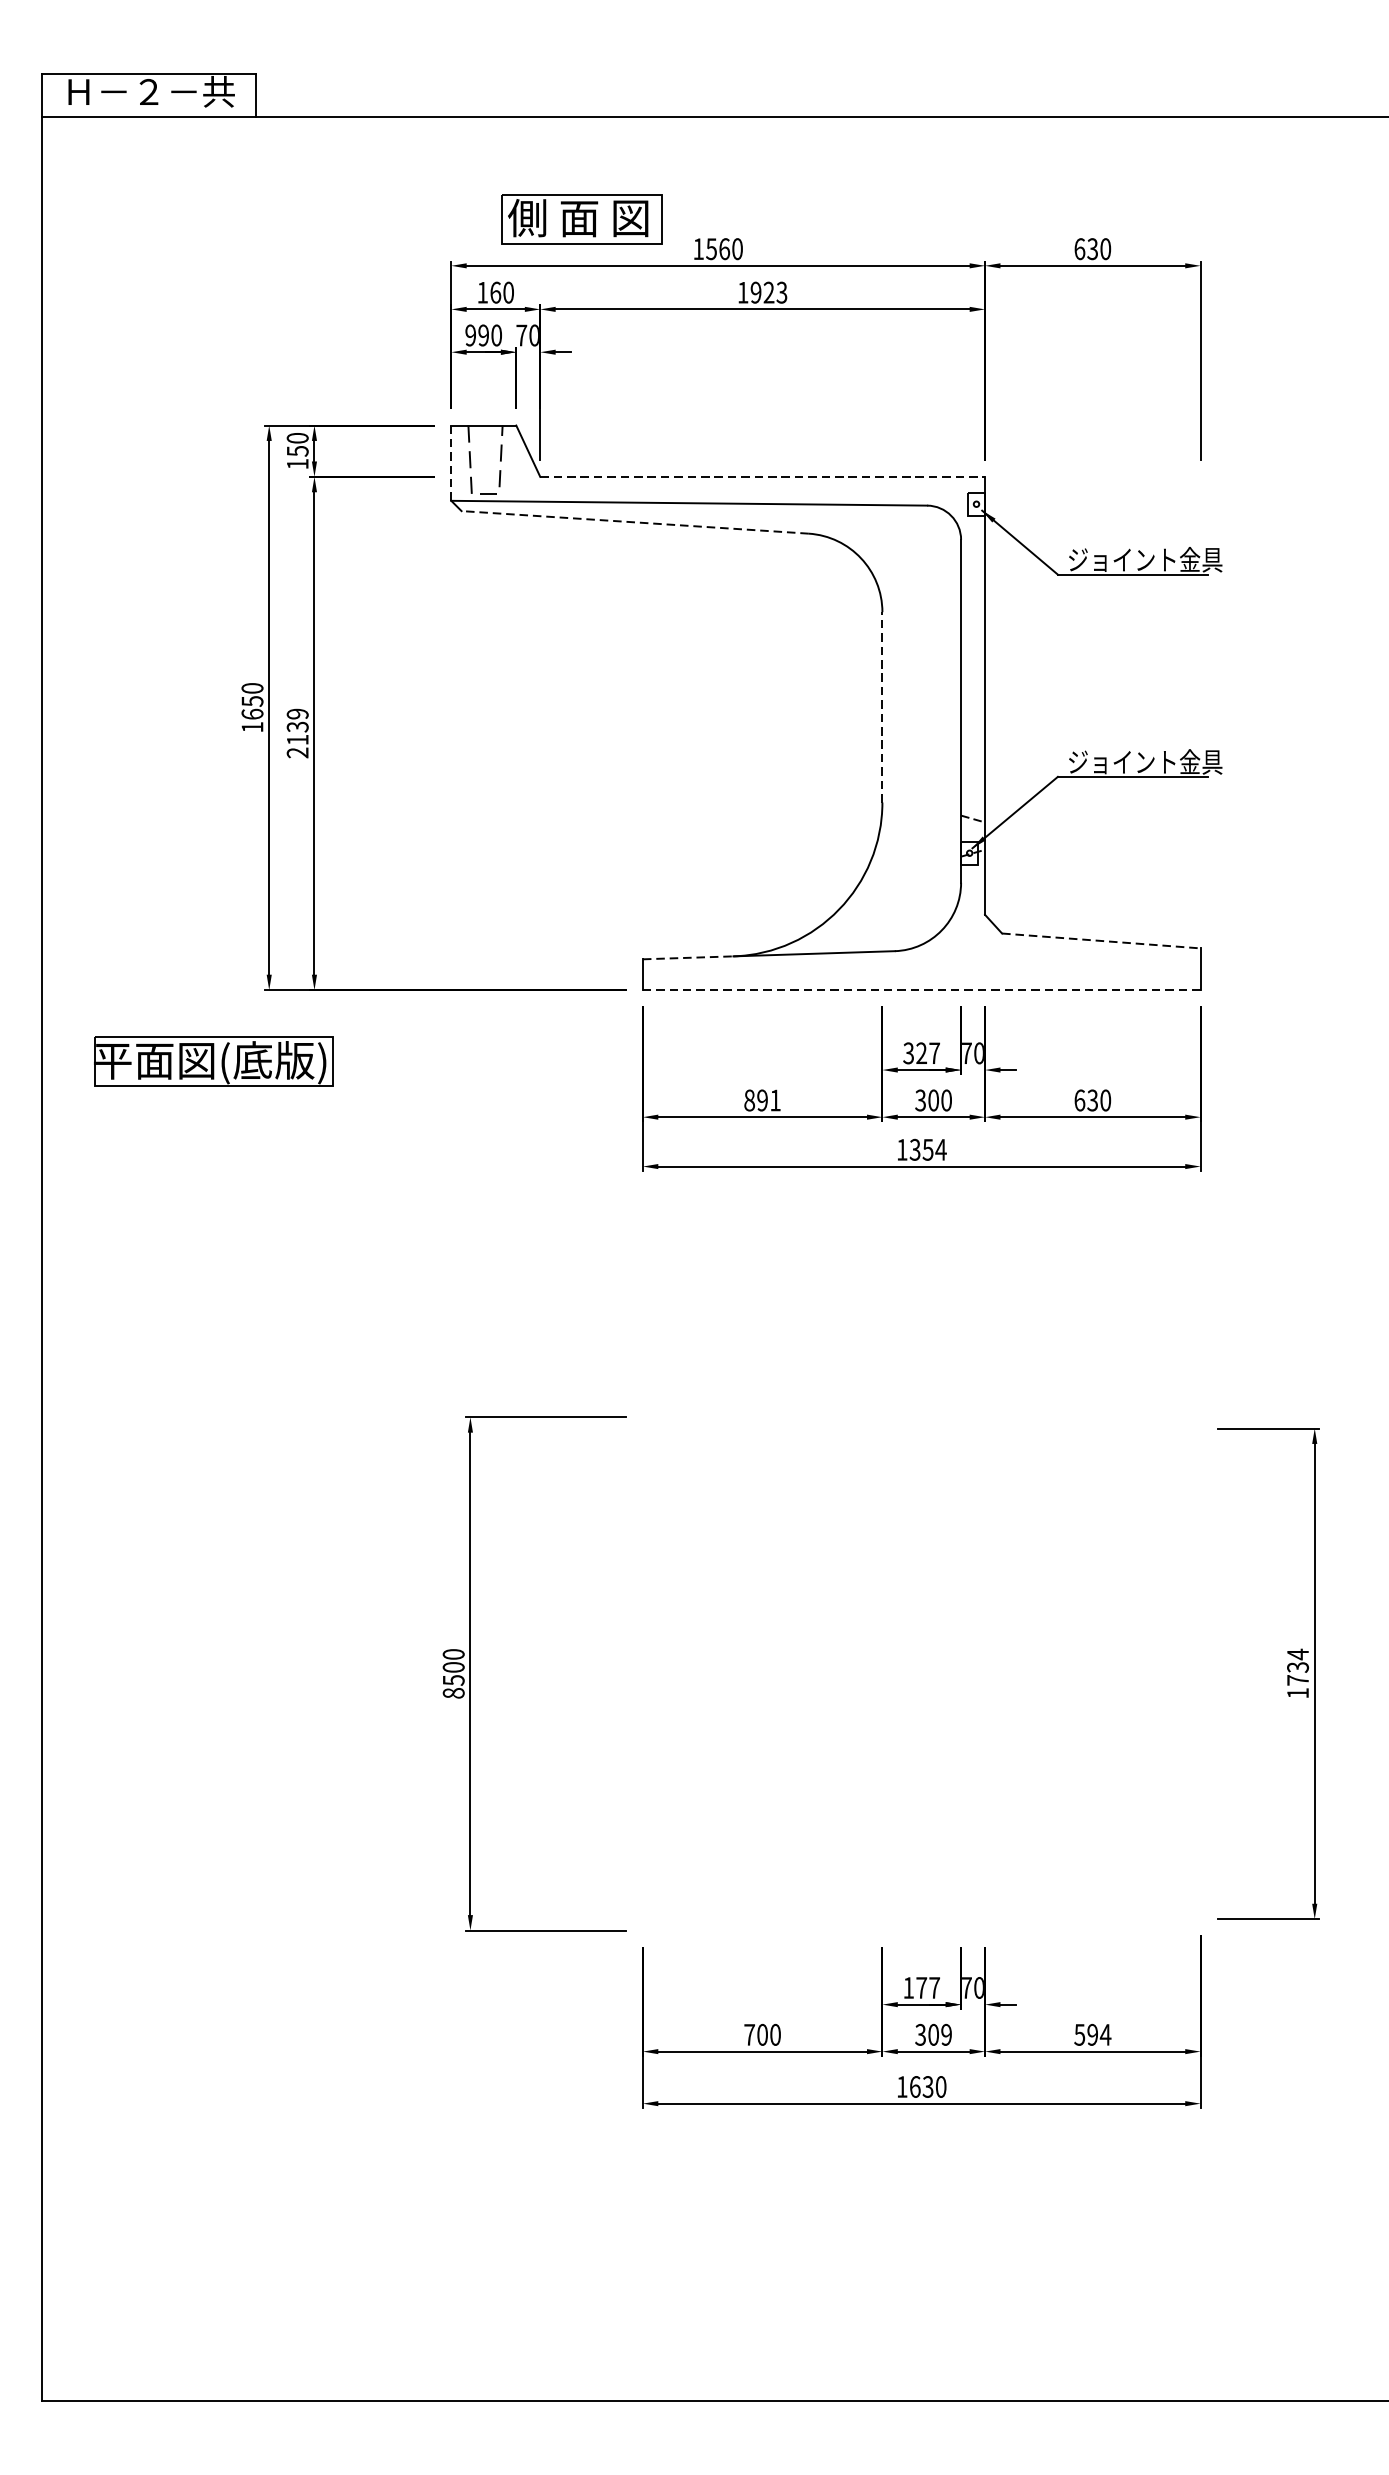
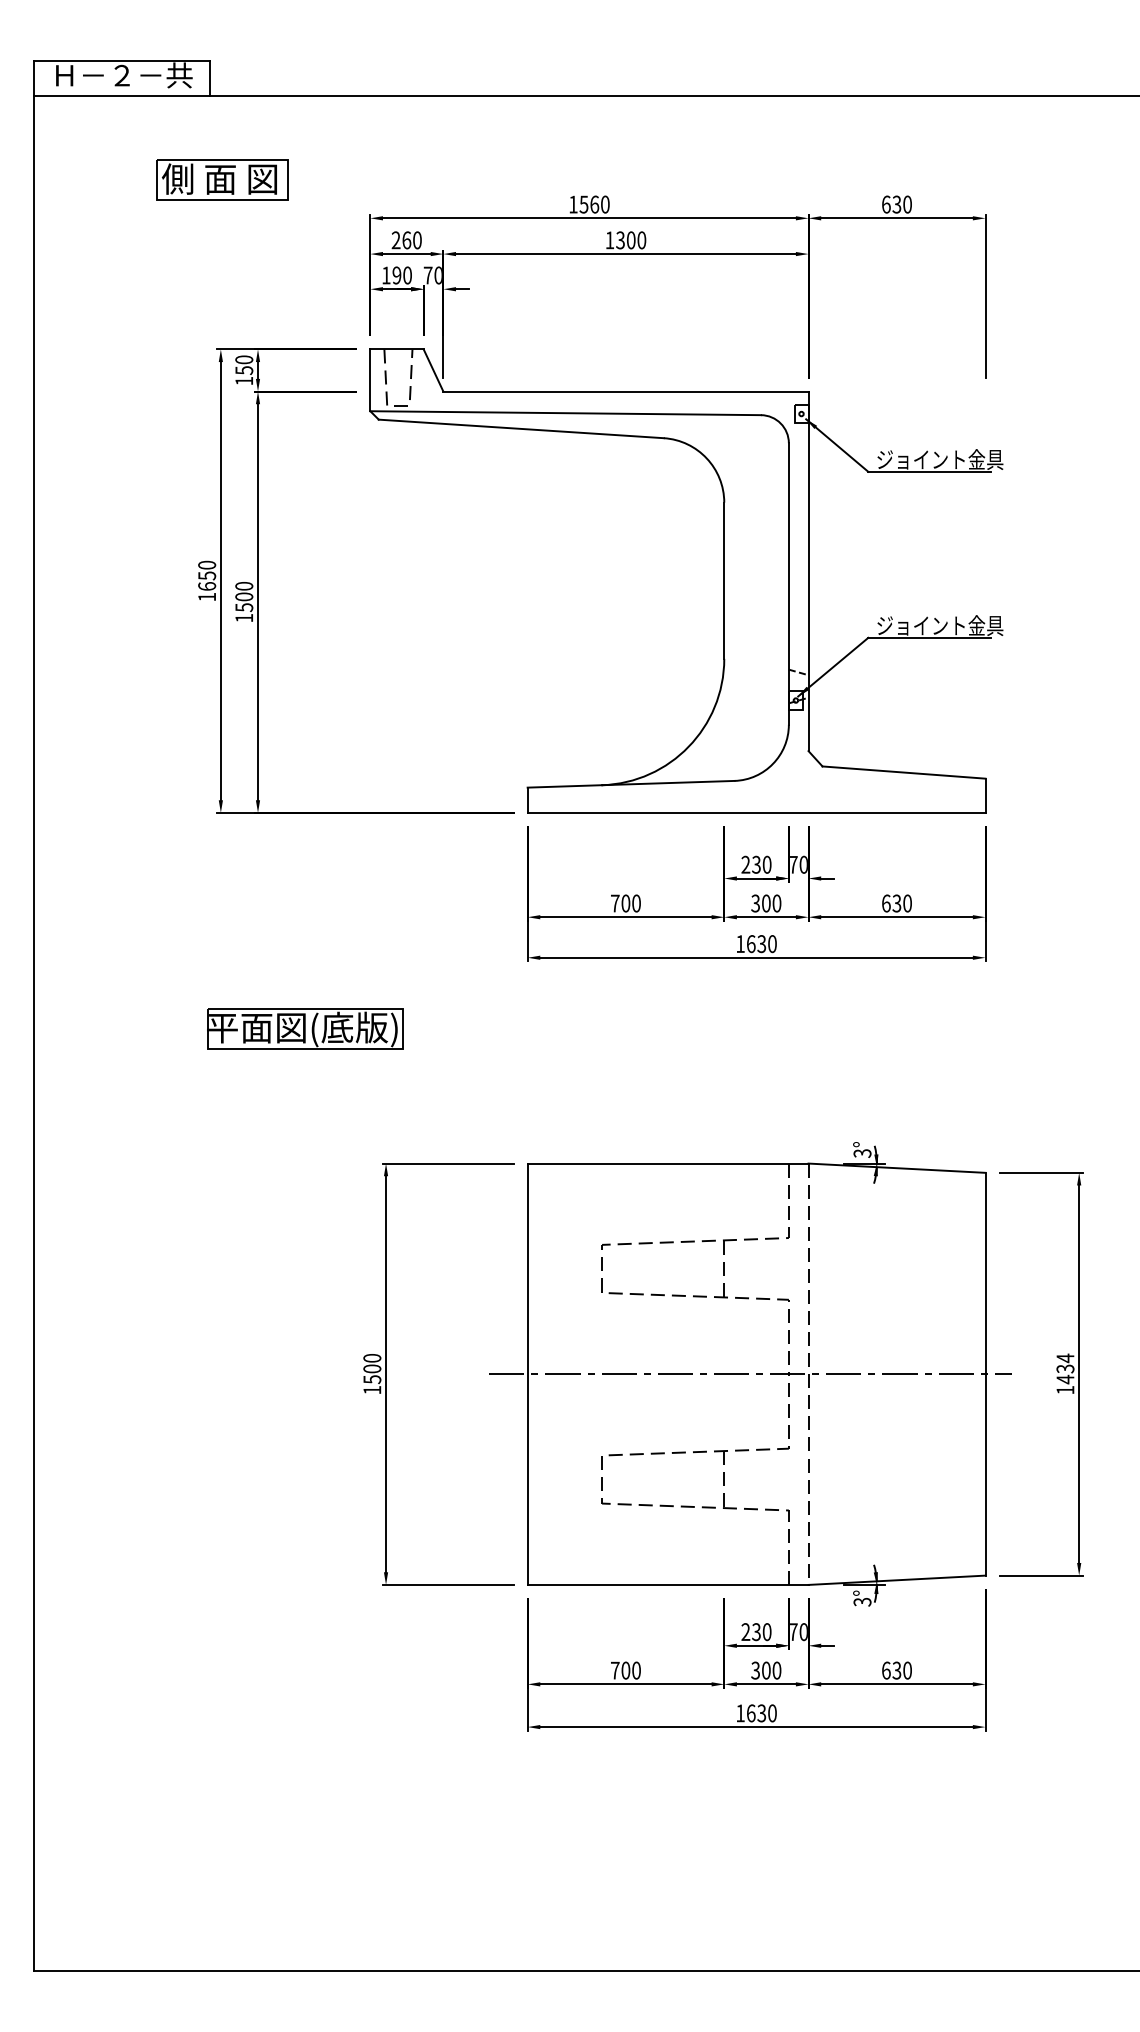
part: (581, 218) -> (222, 179), moved
text: (481, 292) -> (395, 240), 160 -> 260
text: (769, 292) -> (631, 240), 1923 -> 1300
text: (470, 335) -> (386, 275), 990 -> 190
line: (451, 463) -> (370, 380), dashed -> solid
line: (762, 476) -> (625, 391), dashed -> solid
line: (635, 521) -> (521, 428), dashed -> solid
line: (882, 707) -> (724, 580), dashed -> solid
text: (298, 733) -> (244, 602), 2139 -> 1500
line: (1101, 940) -> (904, 772), dashed -> solid
line: (689, 957) -> (565, 786), dashed -> solid
line: (921, 989) -> (756, 812), dashed -> solid
text: (921, 1052) -> (756, 864), 327 -> 230
part: (213, 1061) -> (305, 1028), moved
text: (762, 1100) -> (625, 903), 891 -> 700
text: (927, 1150) -> (761, 944), 1354 -> 1630
part: (914, 1674) -> (750, 1374), added
text: (1298, 1680) -> (1065, 1379), 1734 -> 1434
text: (453, 1692) -> (372, 1389), 8500 -> 1500
text: (921, 1988) -> (756, 1632), 177 -> 230
text: (946, 2034) -> (776, 1670), 309 -> 300
text: (1092, 2034) -> (896, 1670), 594 -> 630

